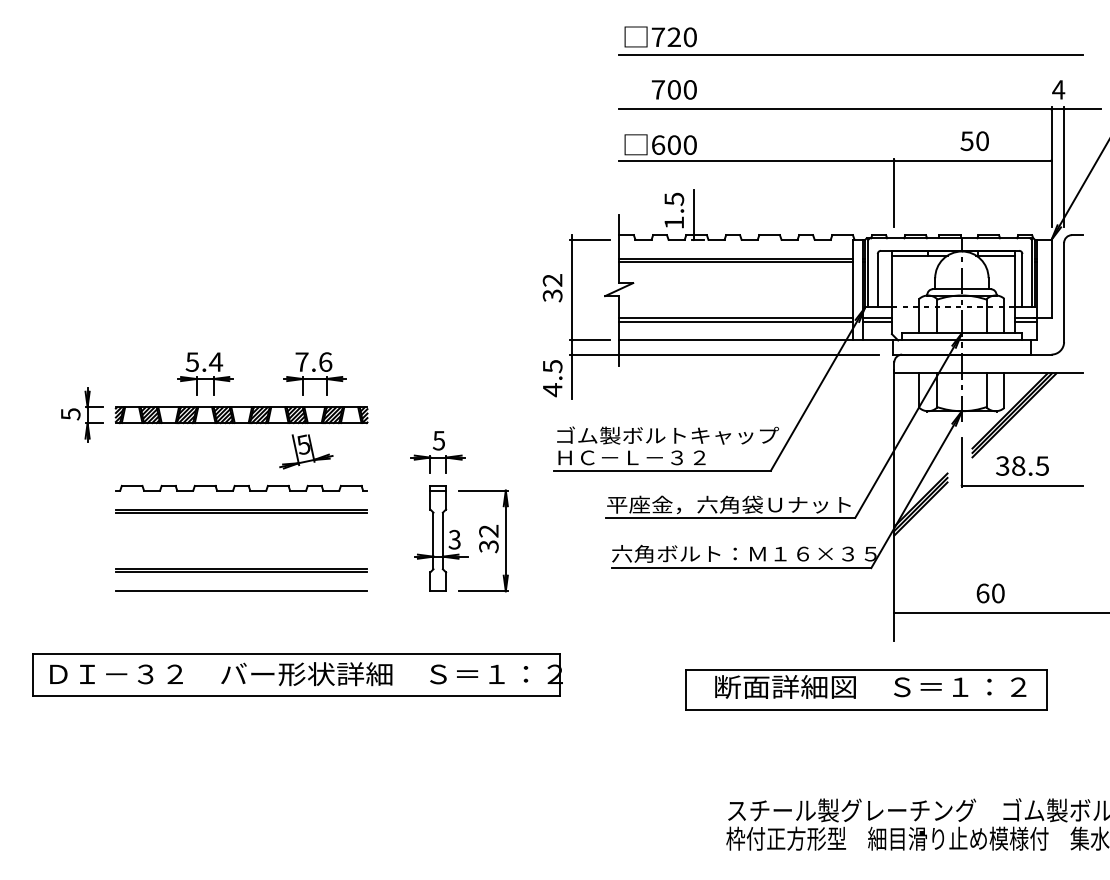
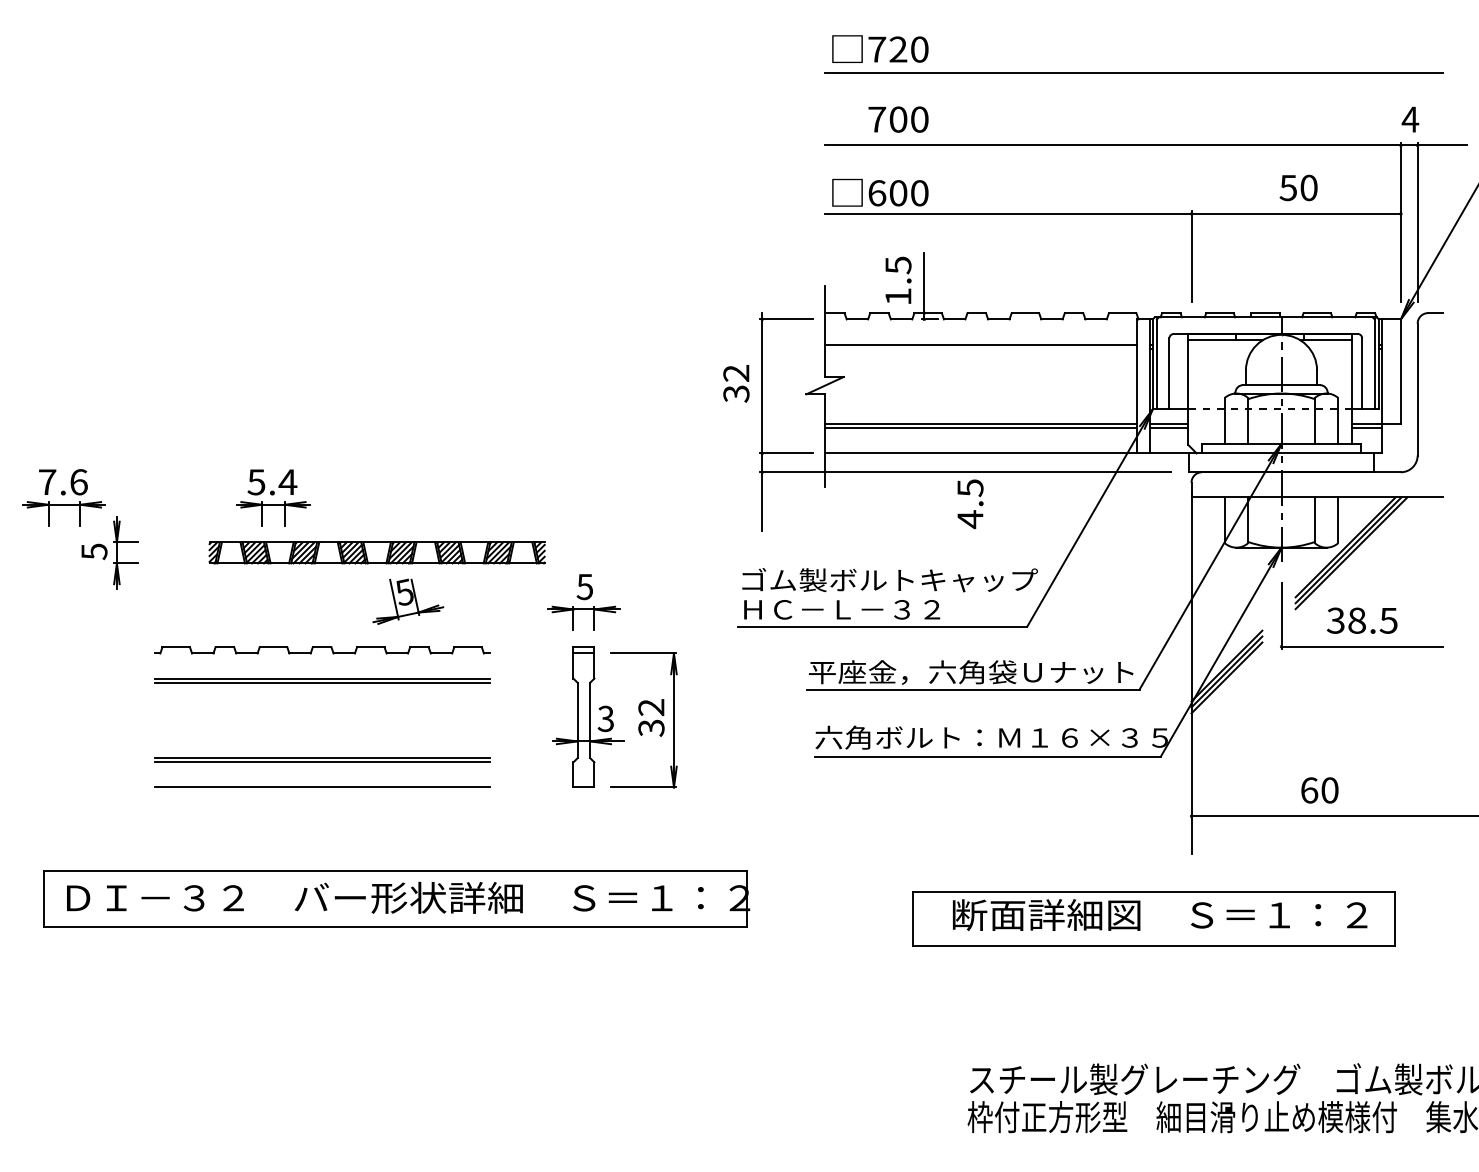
line: (735, 261) -> (980, 348), removed
part: (314, 373) -> (63, 497), moved
text: (552, 378) -> (970, 504), moved
part: (241, 414) -> (376, 552), moved

